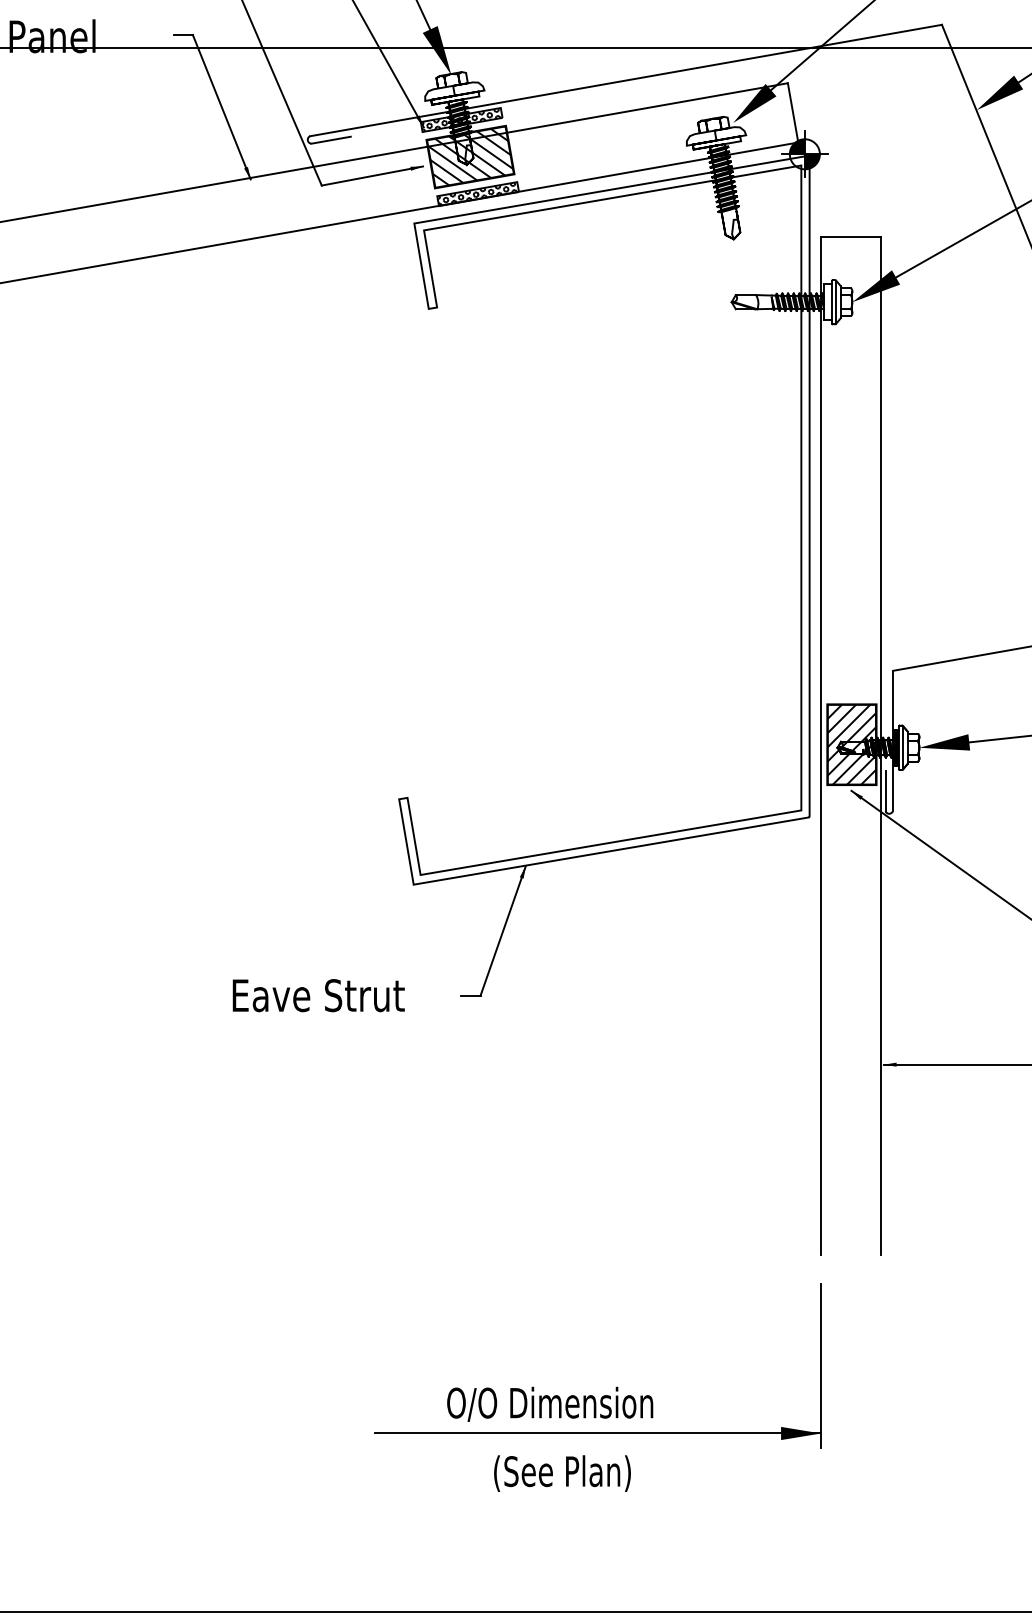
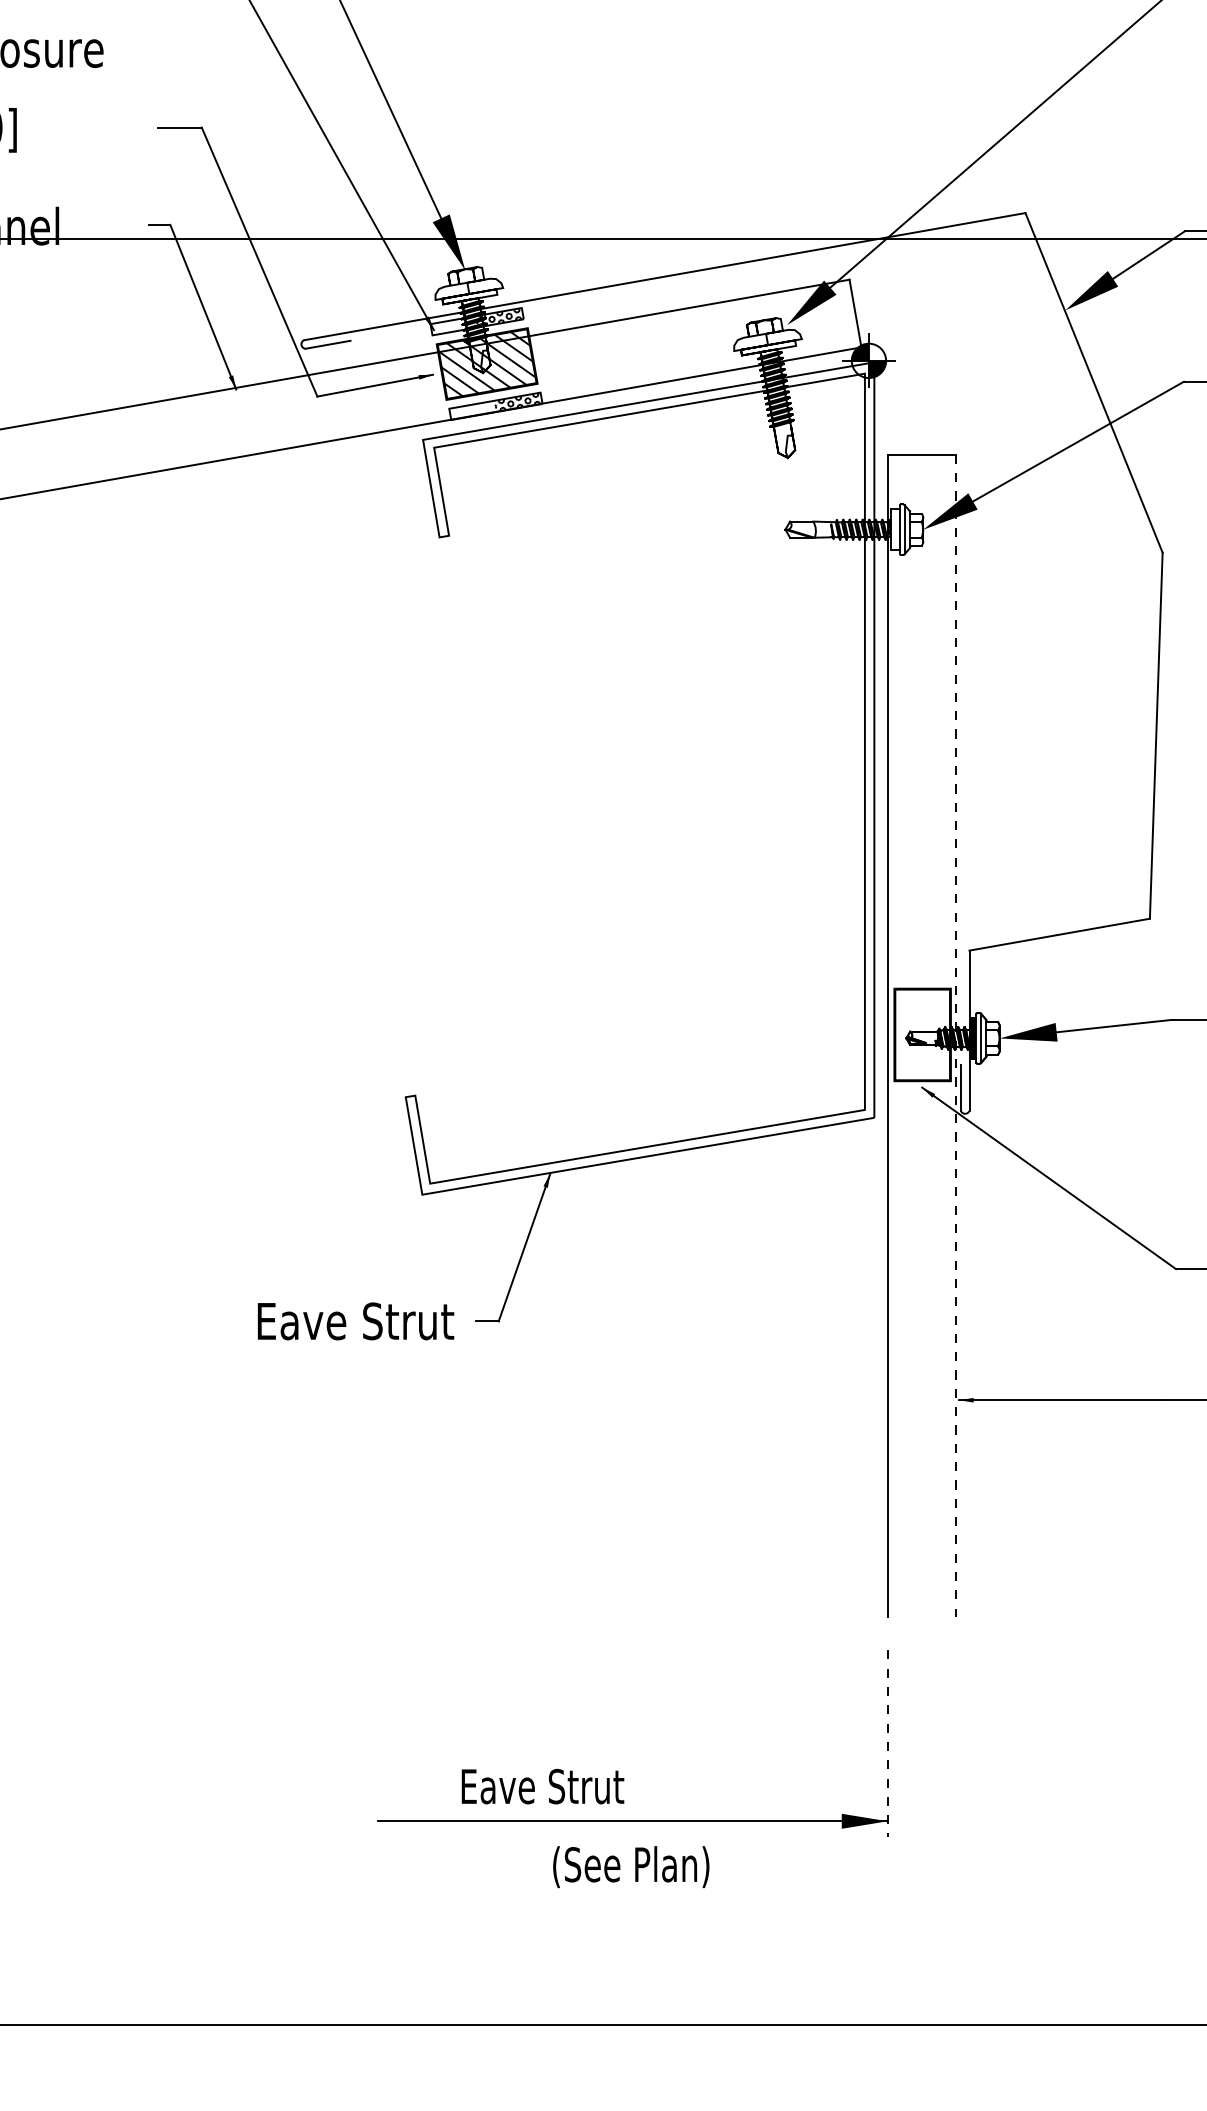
hatch: (441, 123) -> (454, 325), removed
hatch: (457, 197) -> (472, 410), removed
hatch: (851, 744) -> (922, 1034), removed
line: (881, 746) -> (956, 1036), solid -> dashed
text: (319, 995) -> (356, 1321), moved
line: (821, 1366) -> (887, 1744), solid -> dashed
text: (549, 1404) -> (577, 1788), O/O Dimension -> Eave Strut
text: (562, 1473) -> (631, 1867), moved

